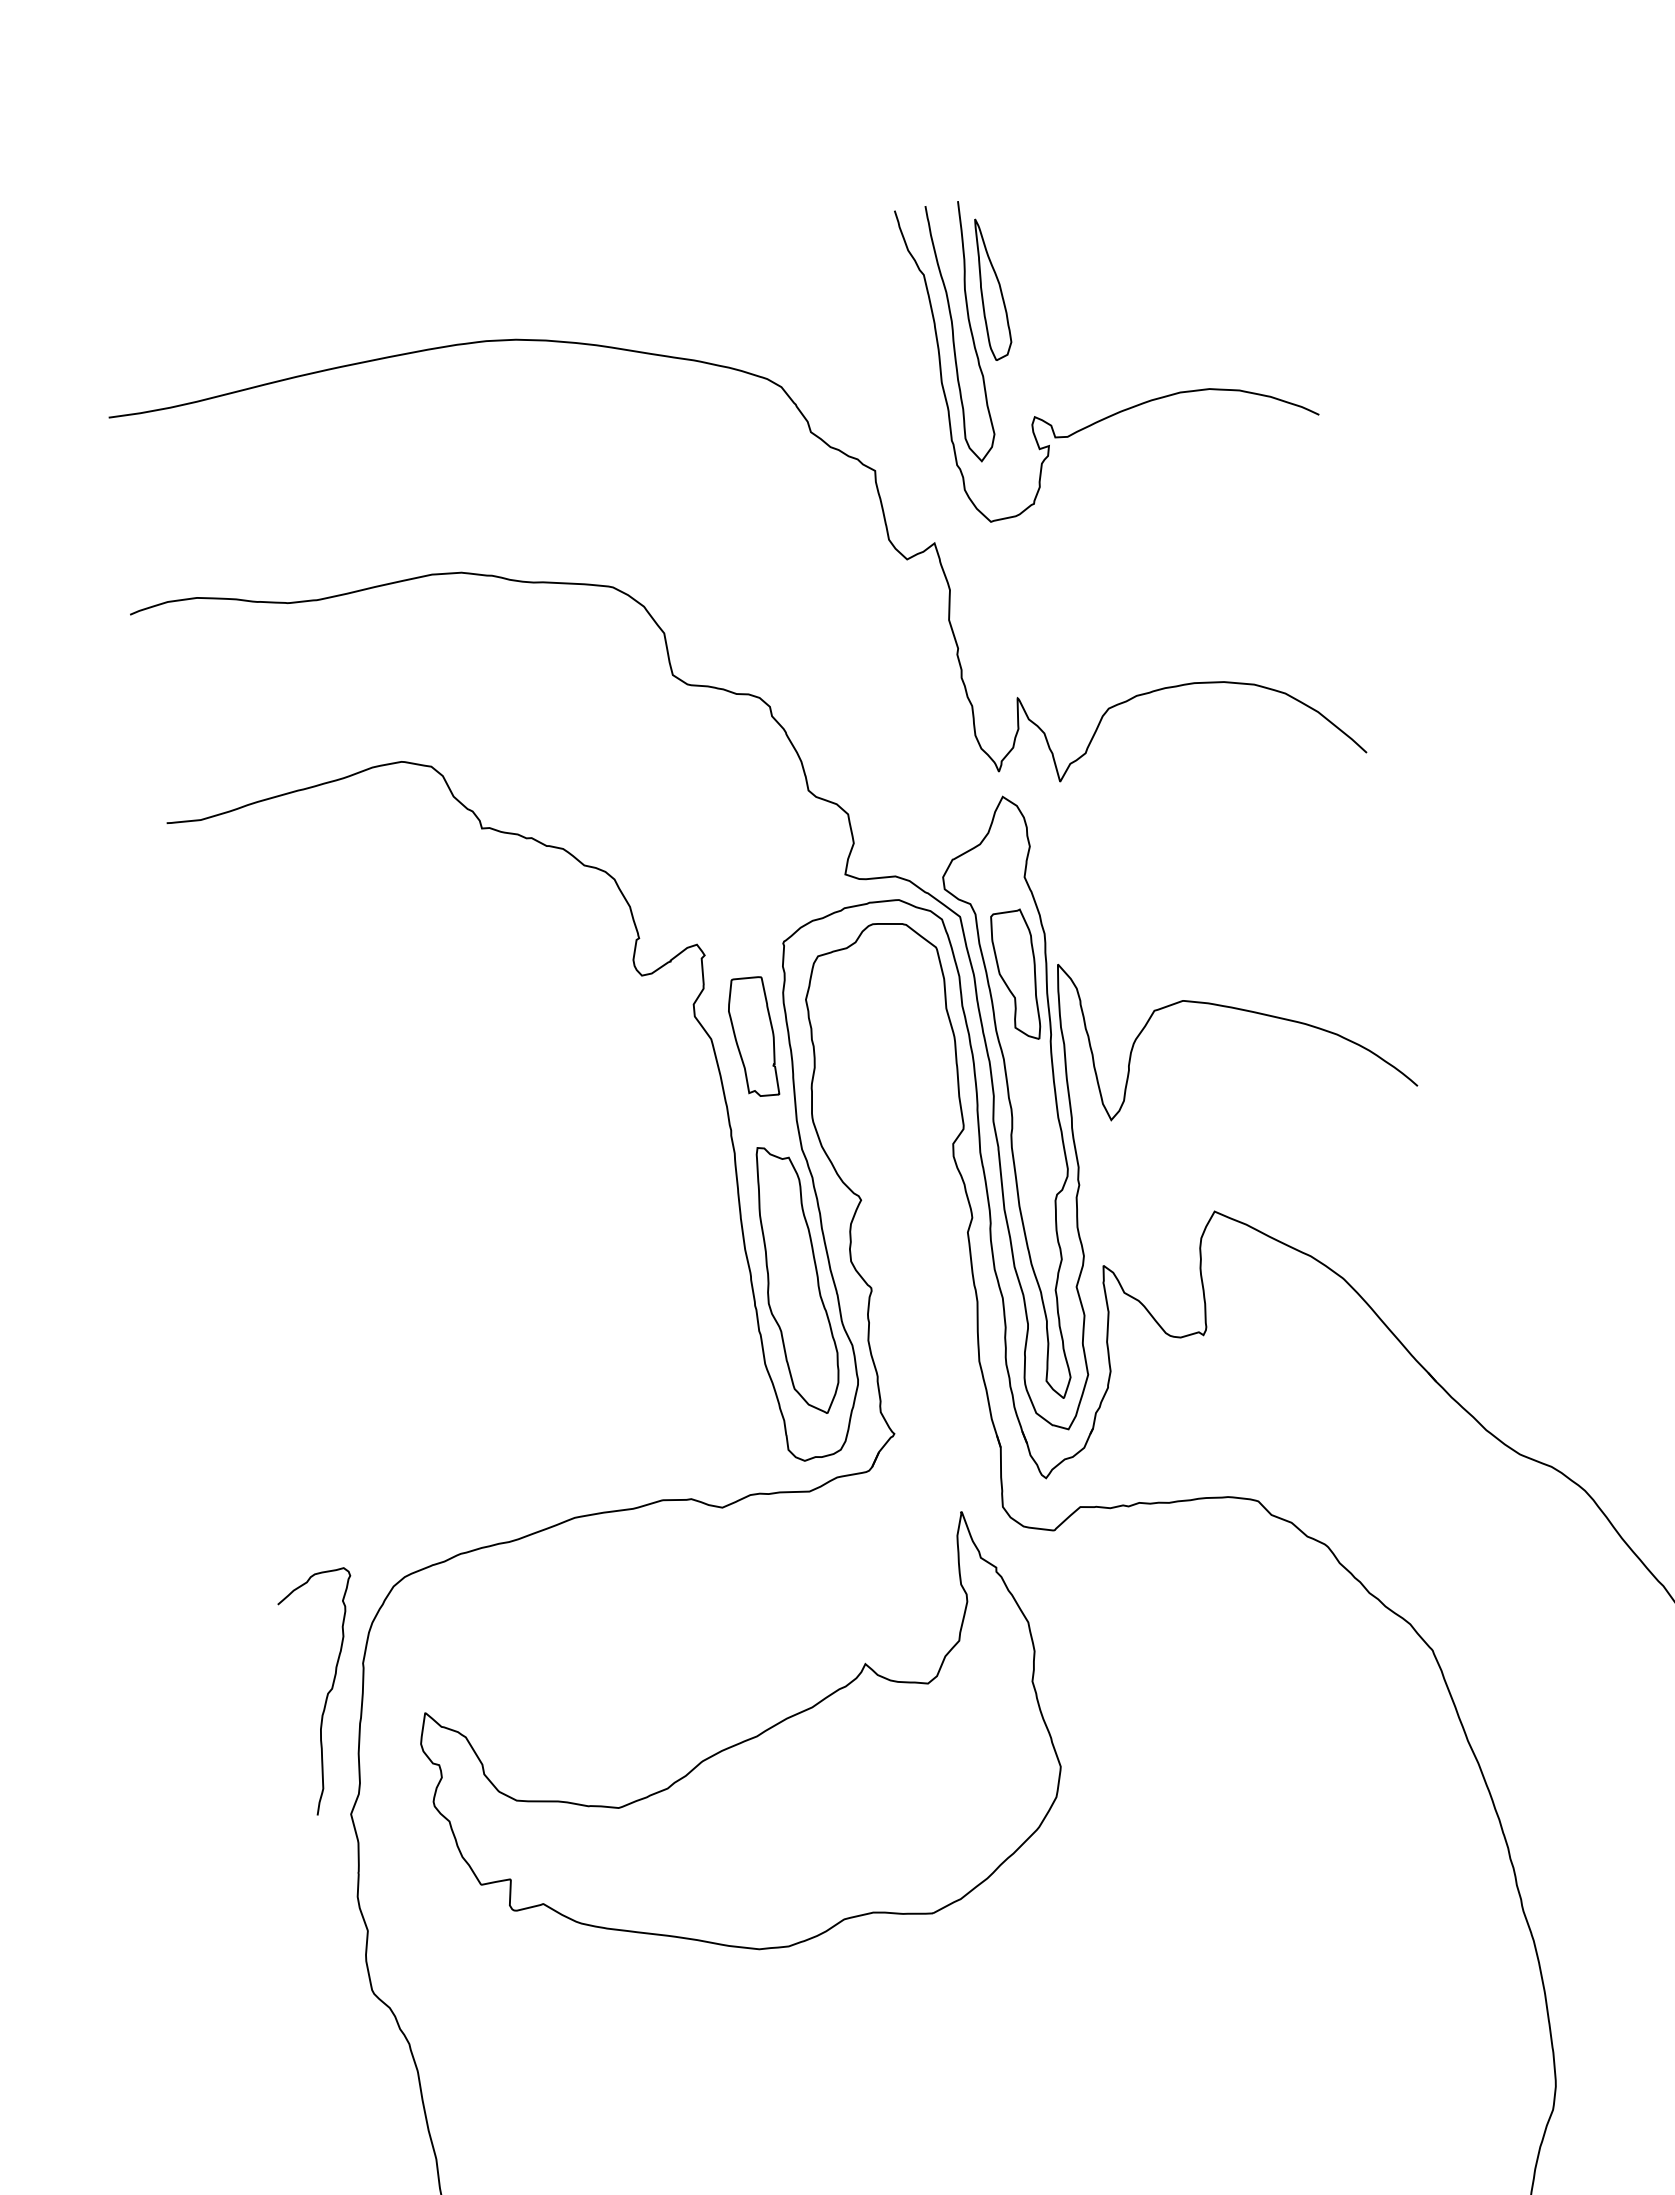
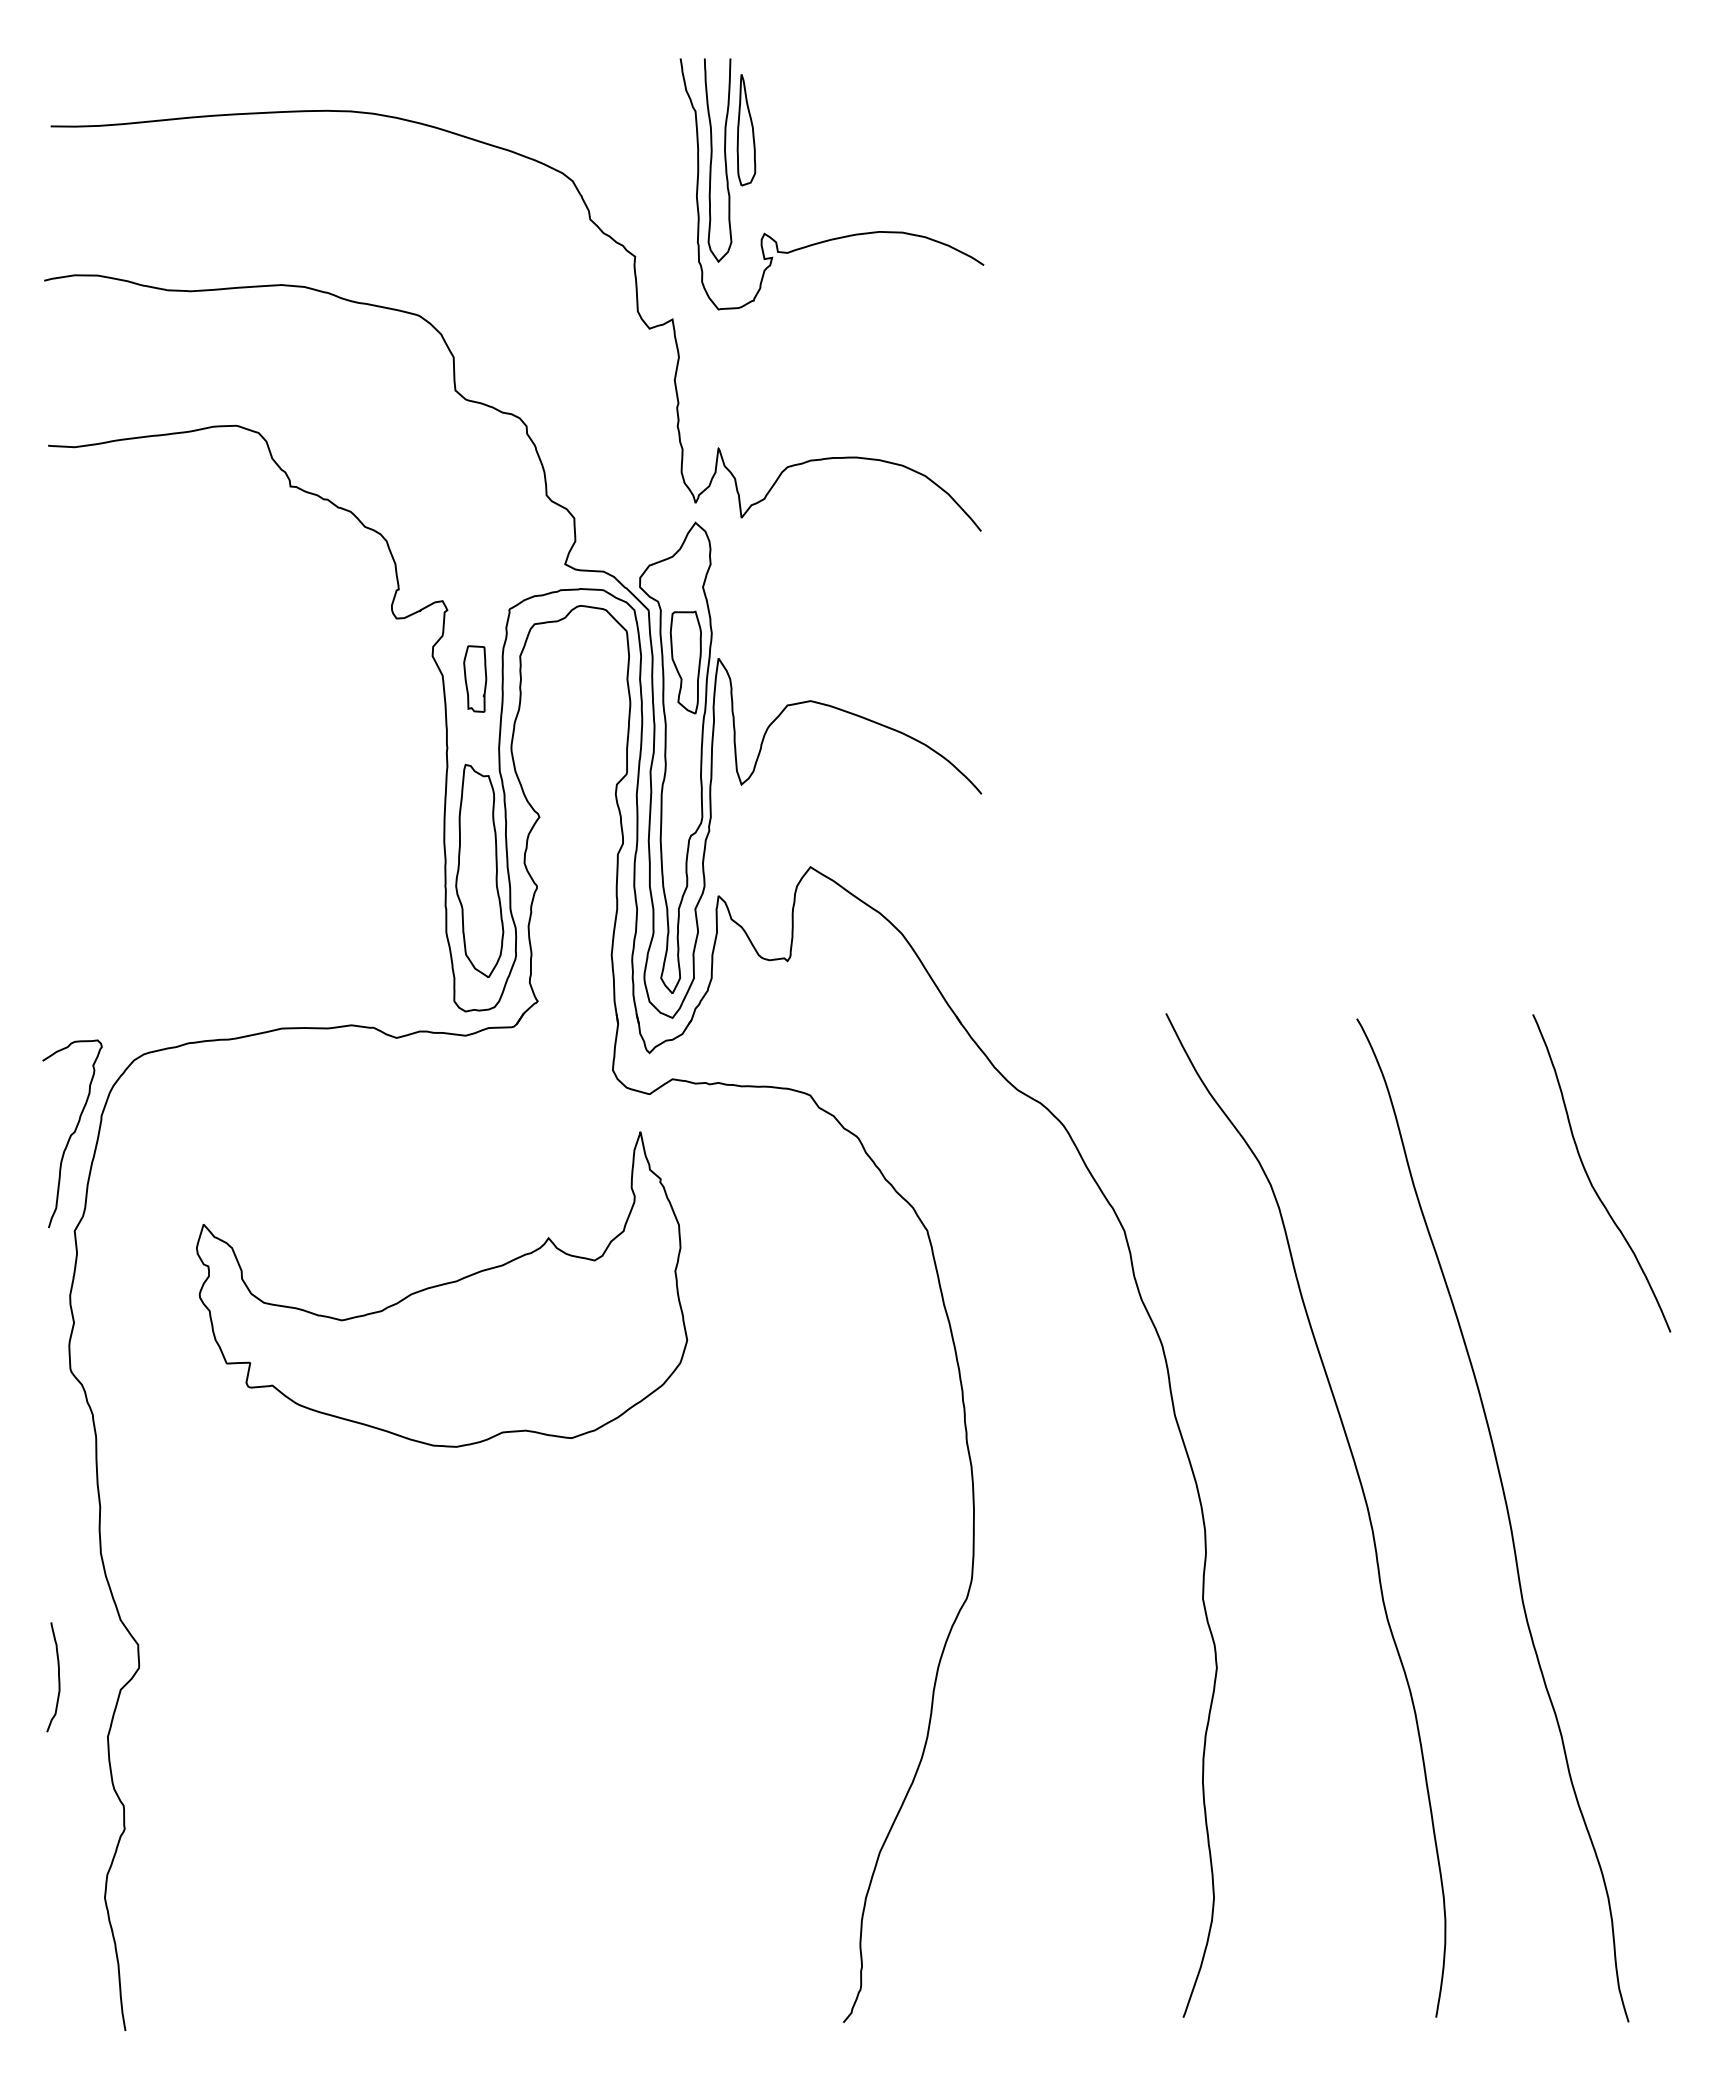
part: (752, 1036) -> (474, 678), size x0.7
part: (739, 1749) -> (441, 1289), moved

